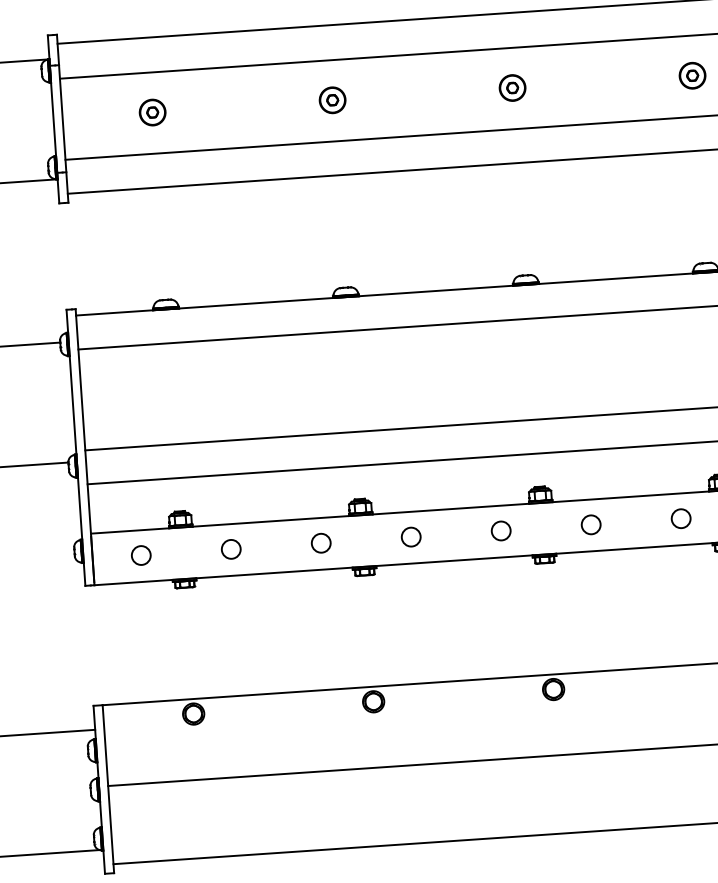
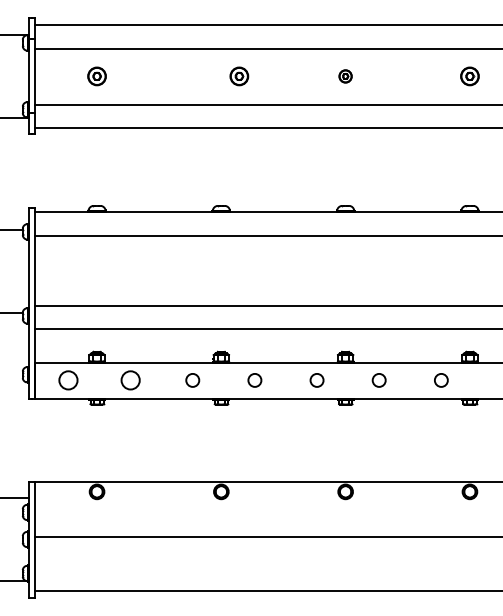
part: (512, 88) -> (345, 76), size x0.7
part: (332, 100) -> (239, 76), moved
circle: (231, 549) -> (130, 380), size x1.4
circle: (141, 555) -> (68, 380), size x1.4

